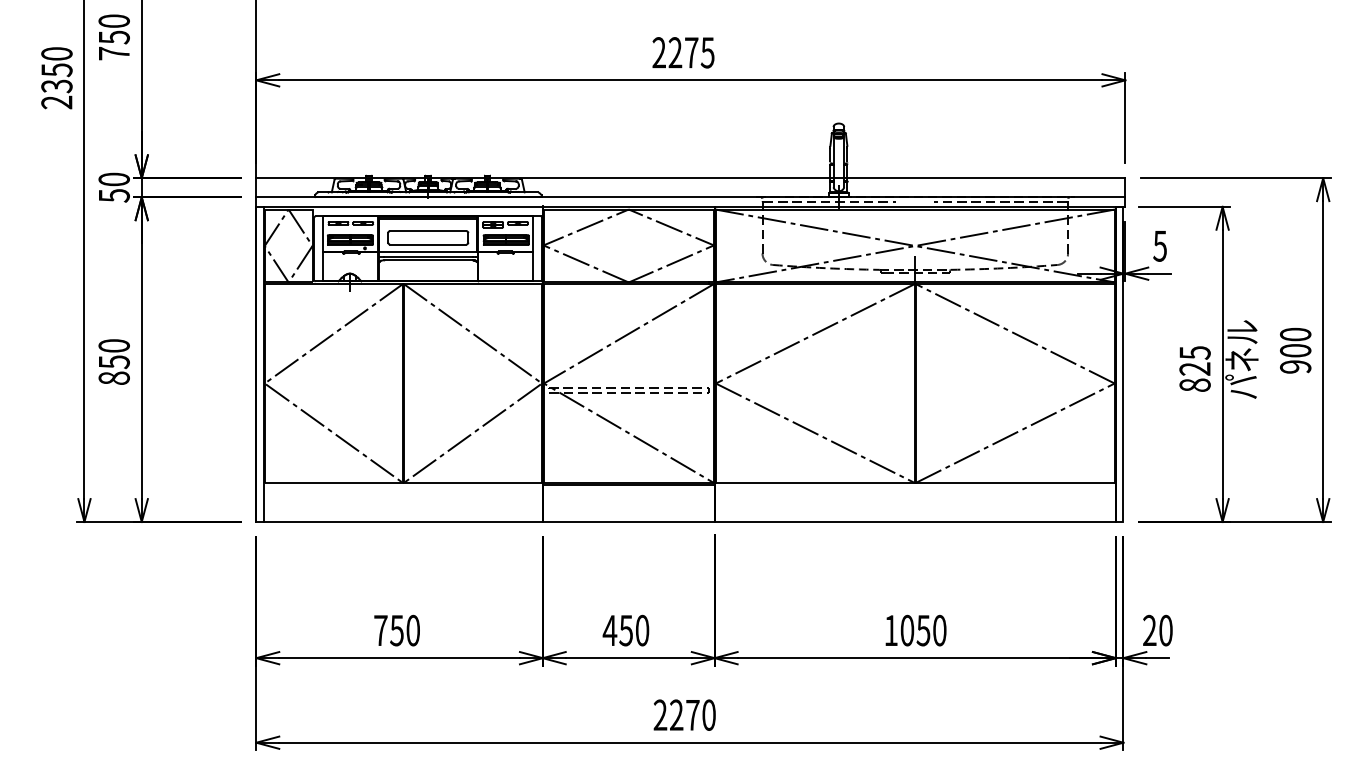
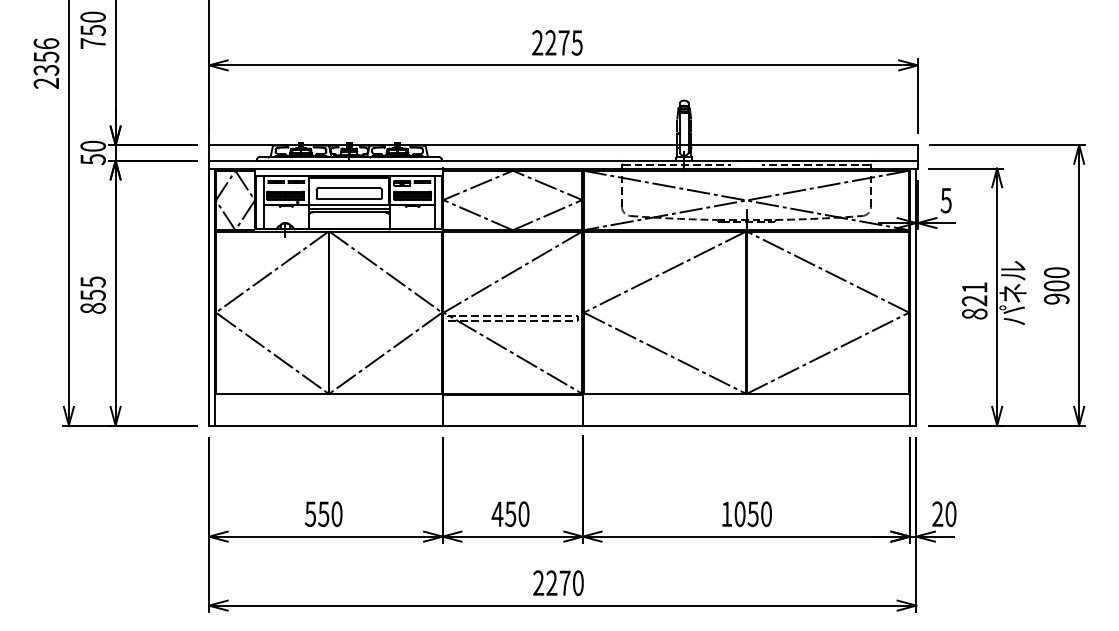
text: (57, 53) -> (46, 43), 2350 -> 2356
text: (113, 345) -> (92, 281), 850 -> 855
text: (1194, 352) -> (974, 287), 825 -> 821
text: (380, 630) -> (310, 514), 750 -> 550

